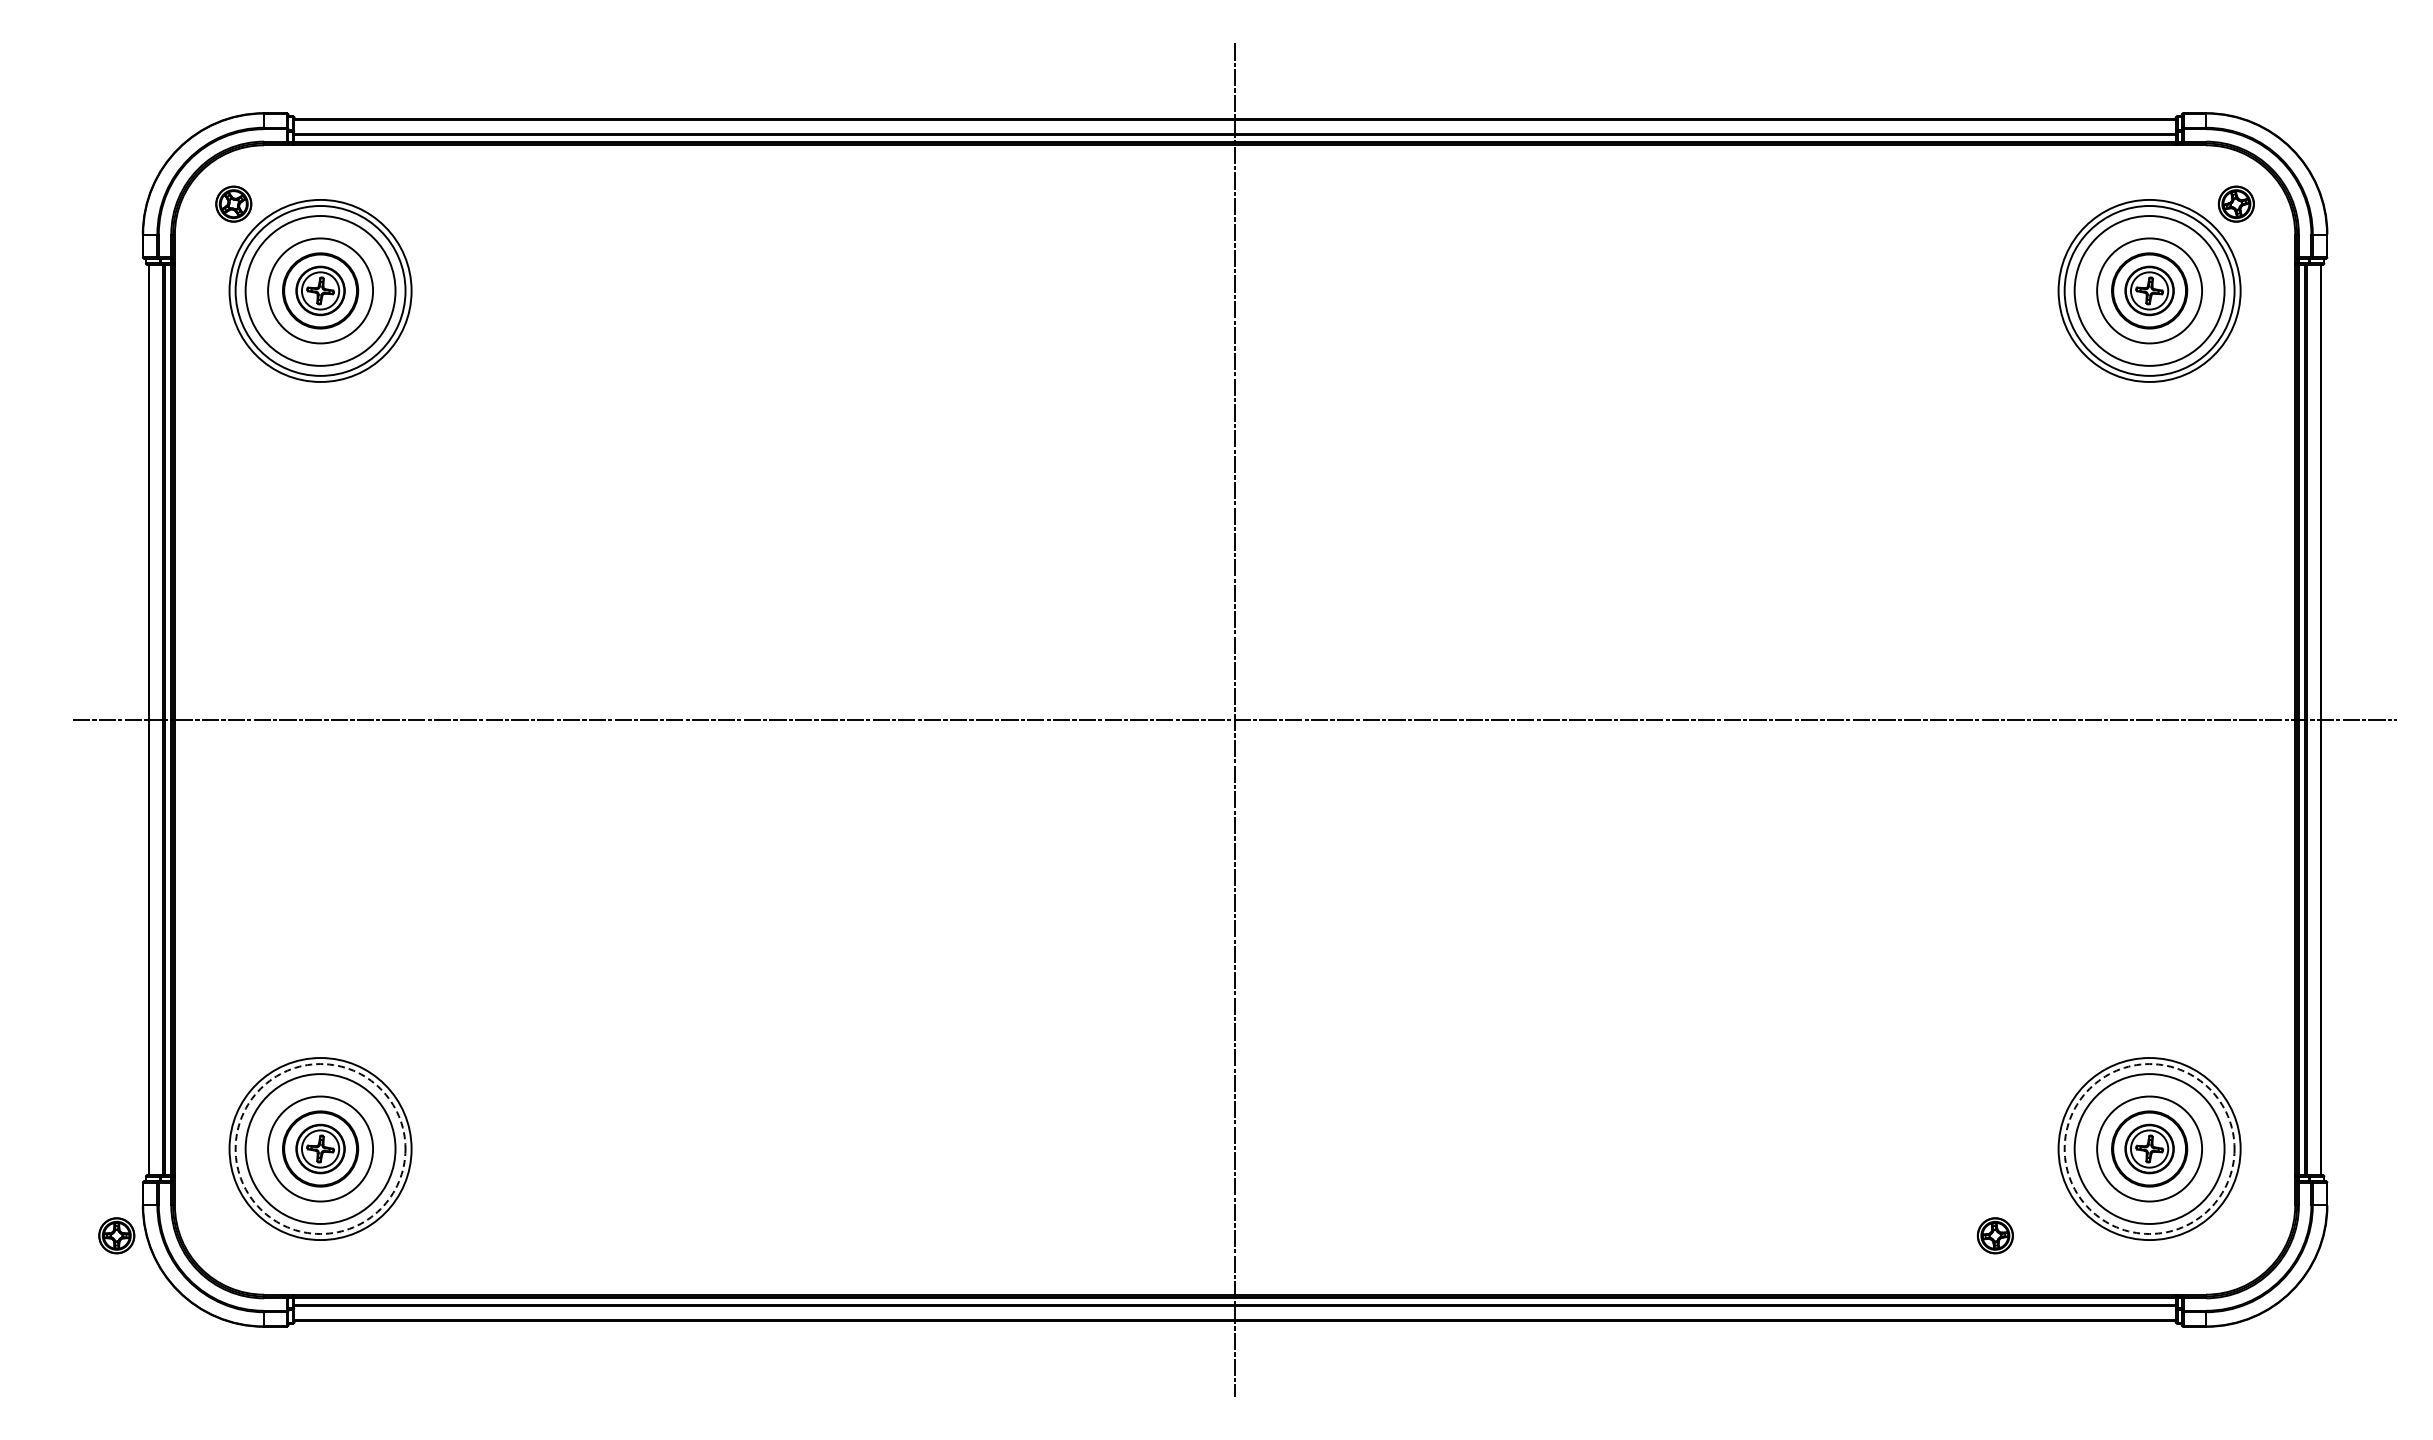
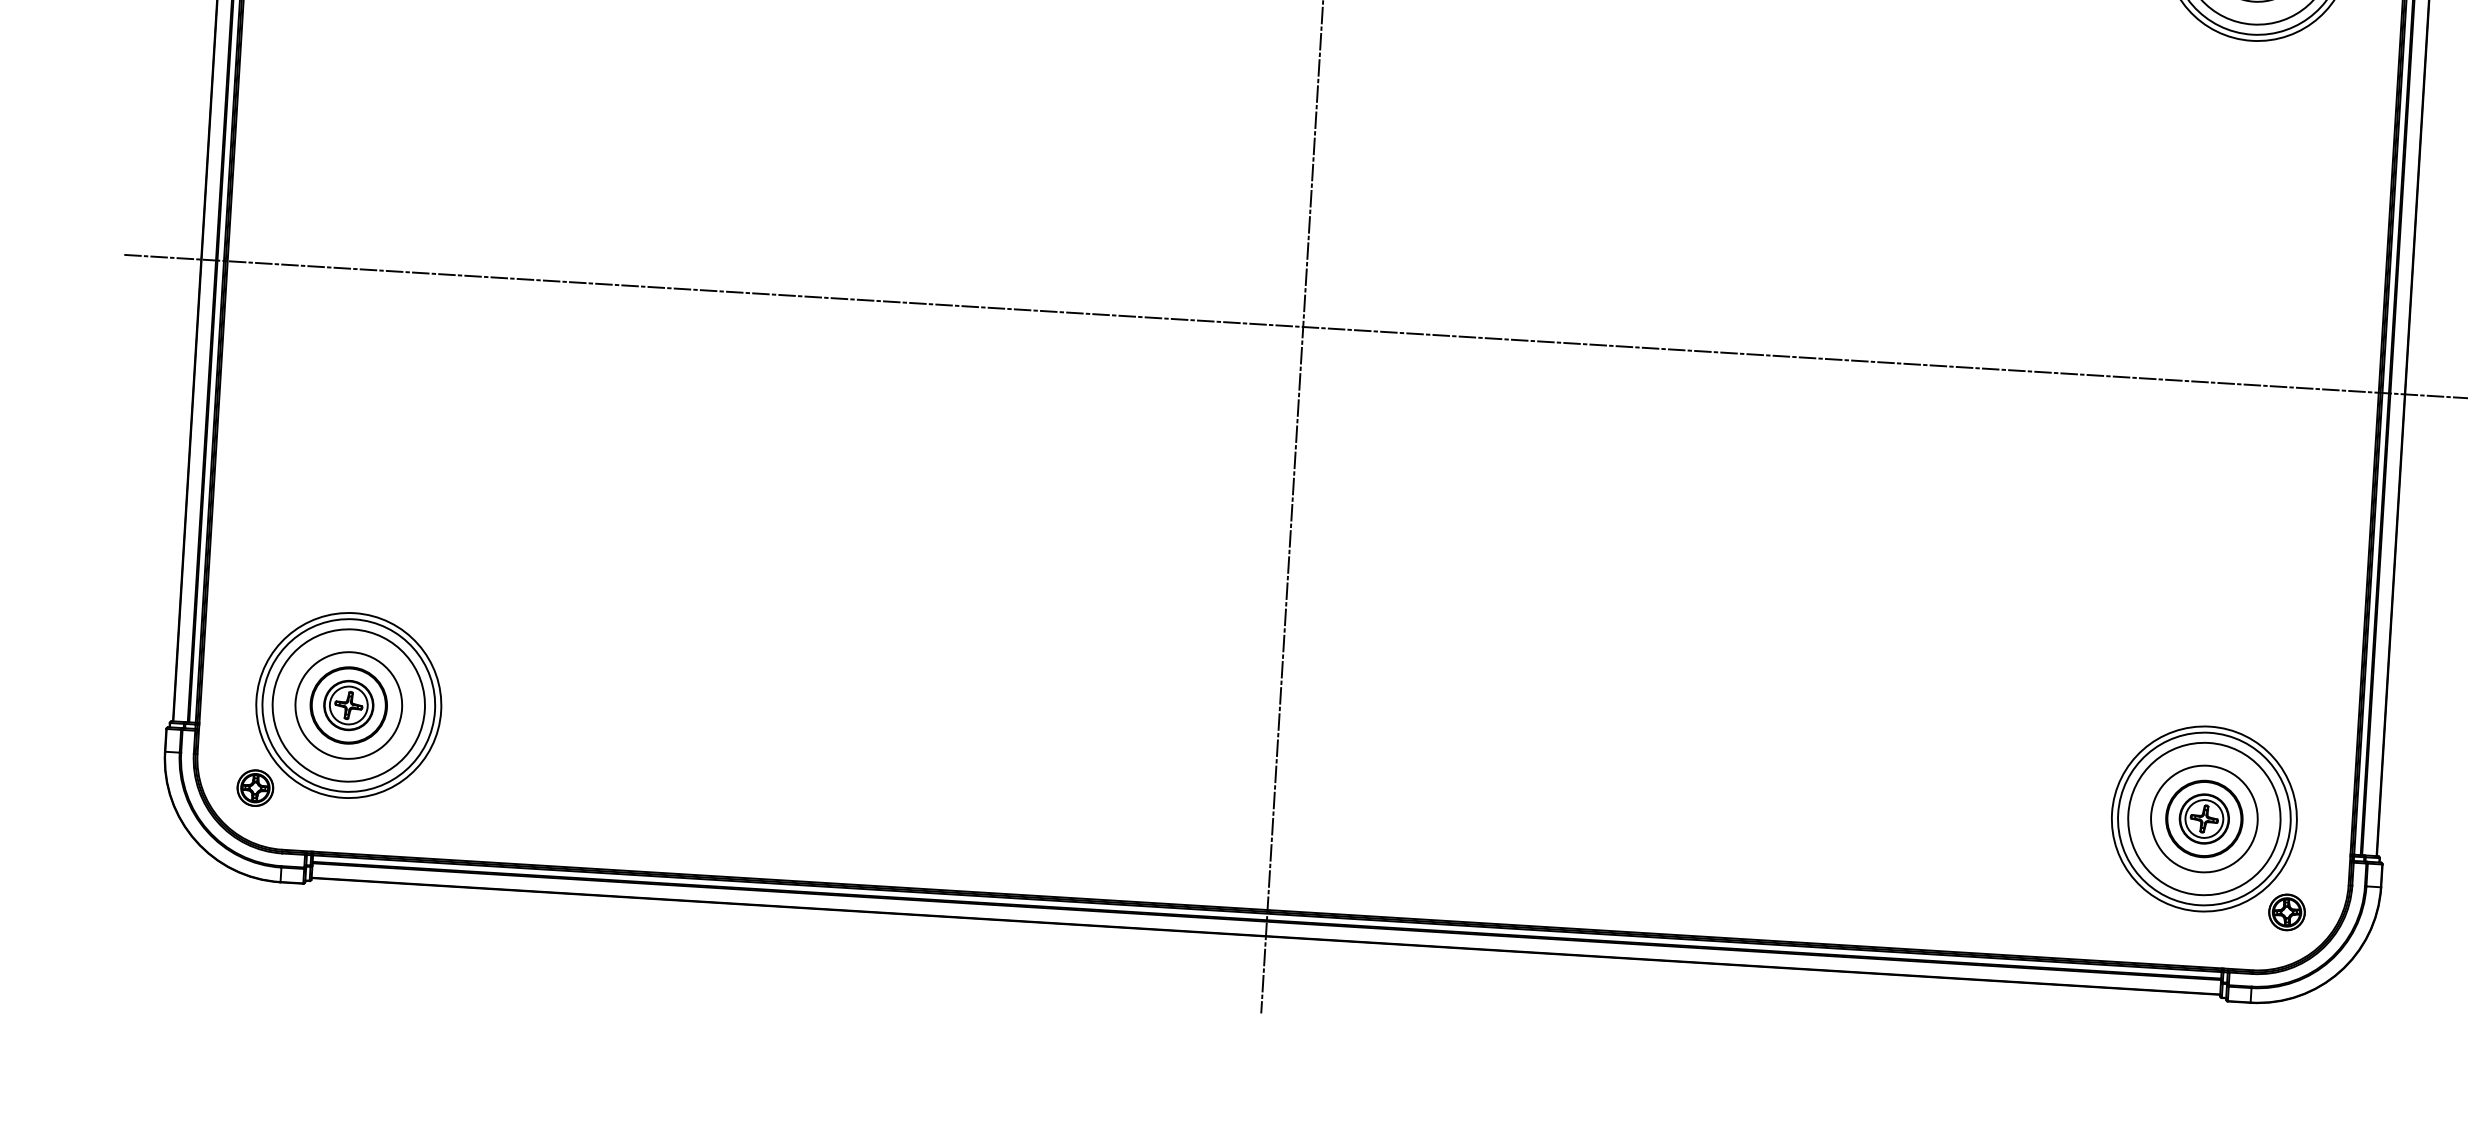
circle: (320, 1148) -> (348, 704), dashed -> solid
circle: (2149, 1148) -> (2204, 818), dashed -> solid
part: (116, 1235) -> (255, 787), moved
part: (1994, 1235) -> (2286, 912), moved

